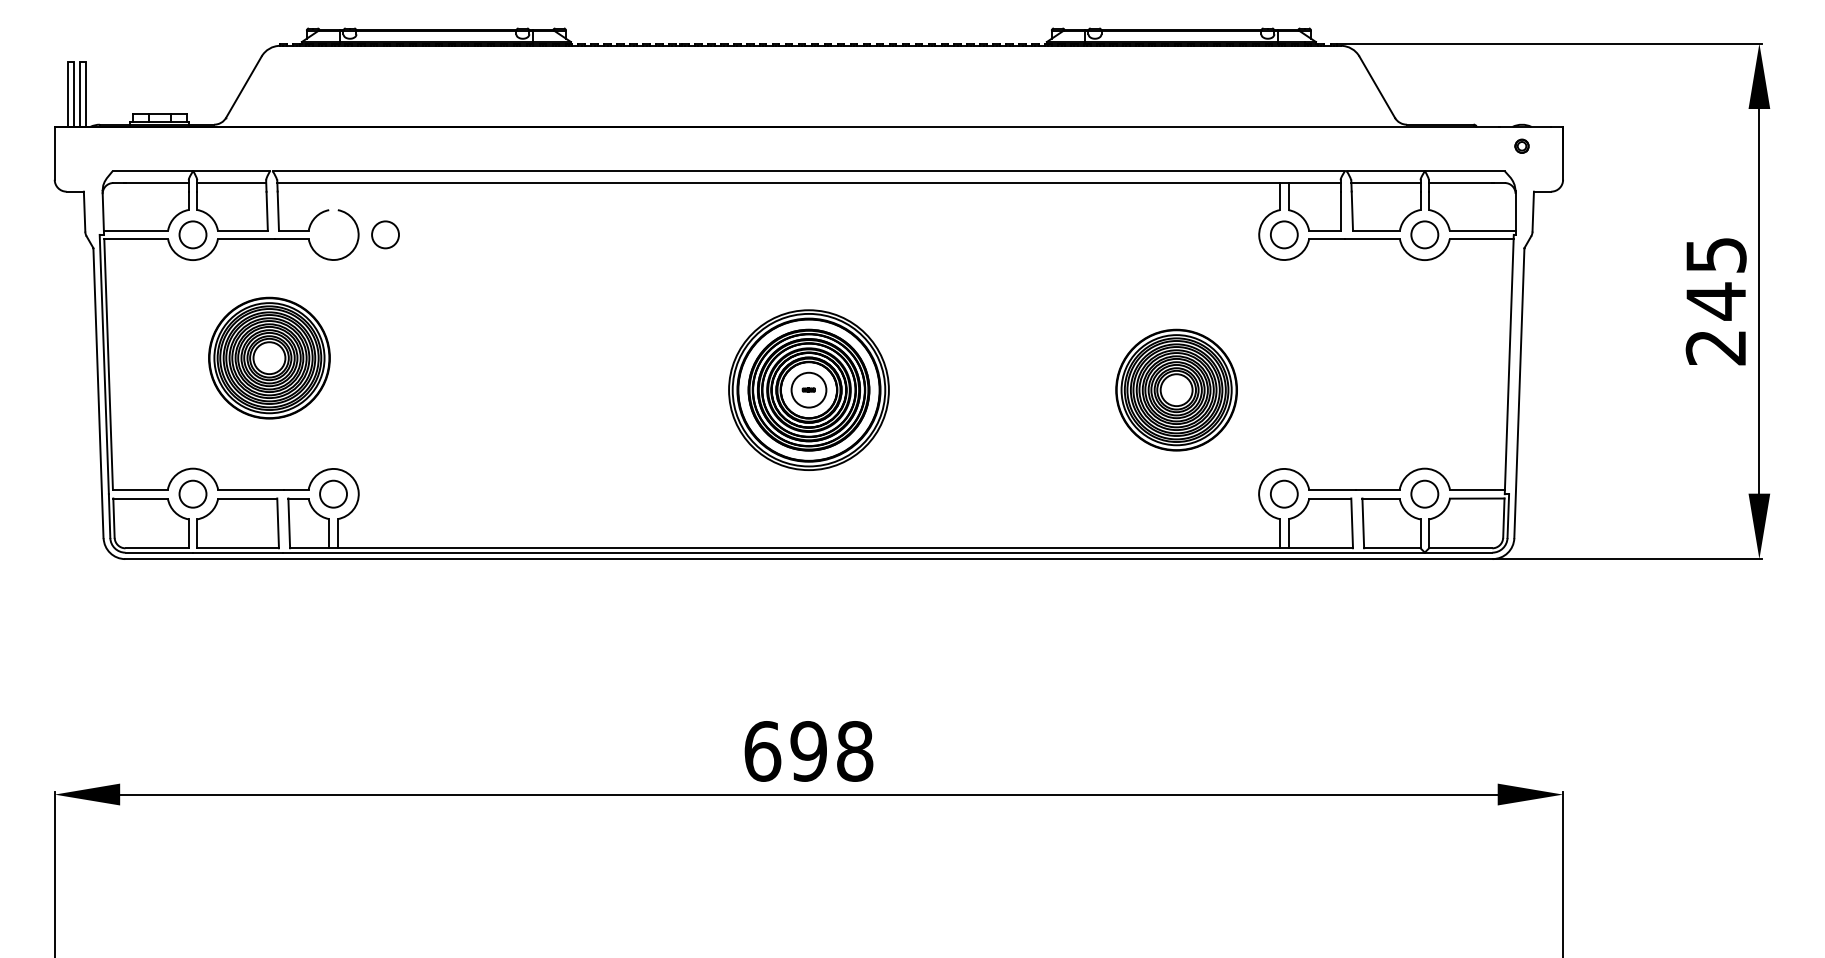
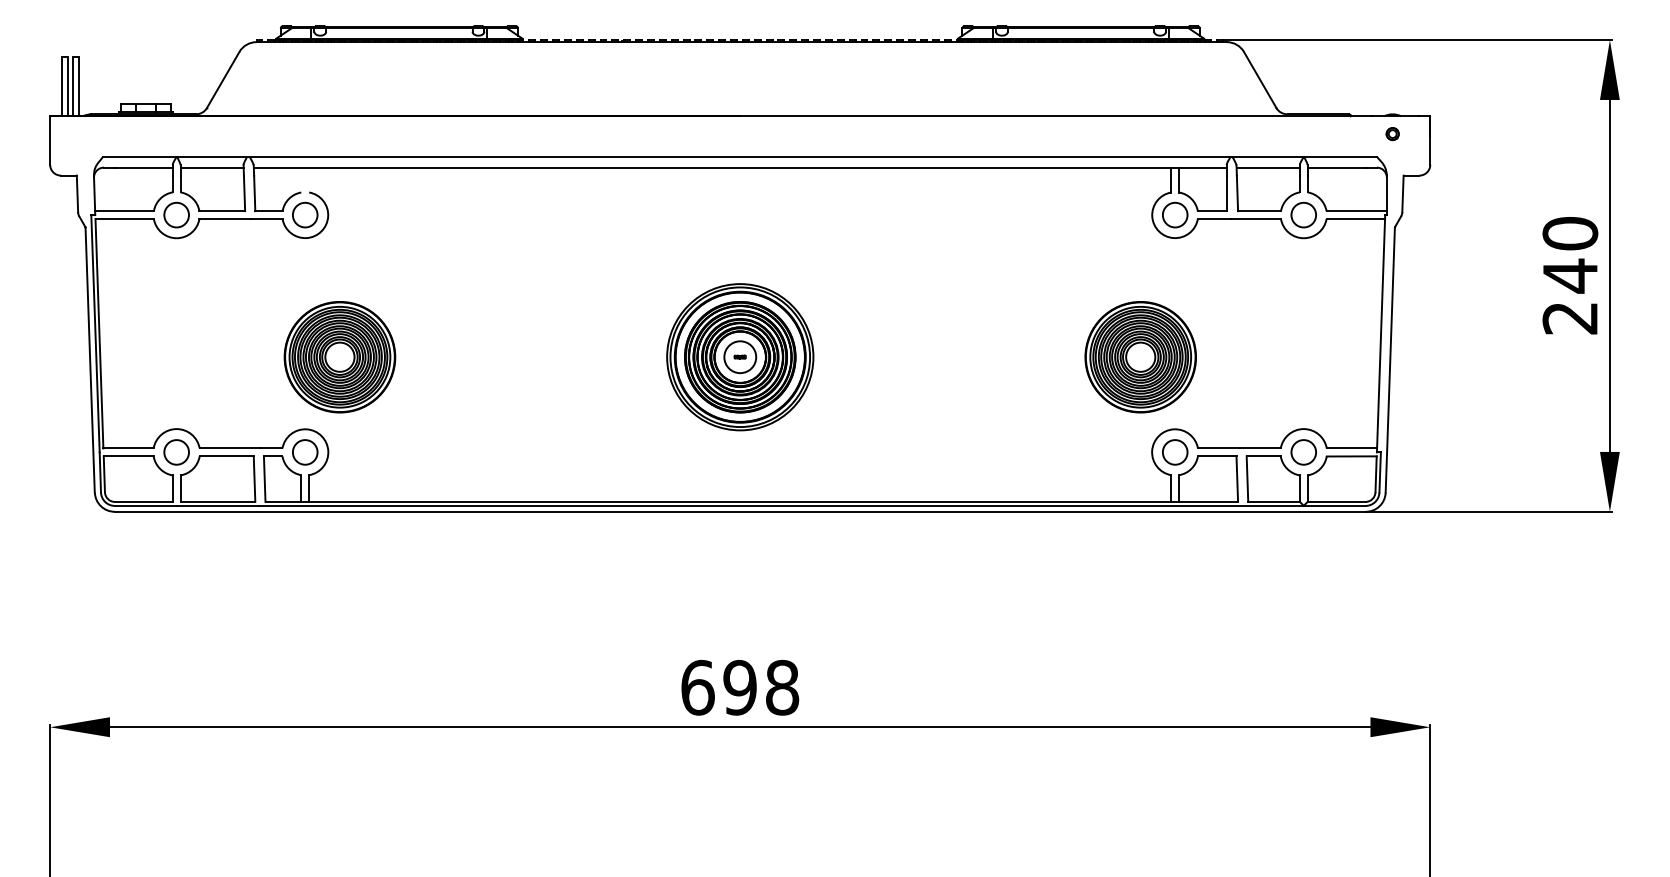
circle: (385, 234) -> (305, 214), moved
text: (1715, 254) -> (1569, 233), 245 -> 240
part: (269, 357) -> (339, 356), moved
part: (1176, 389) -> (1140, 356), moved

